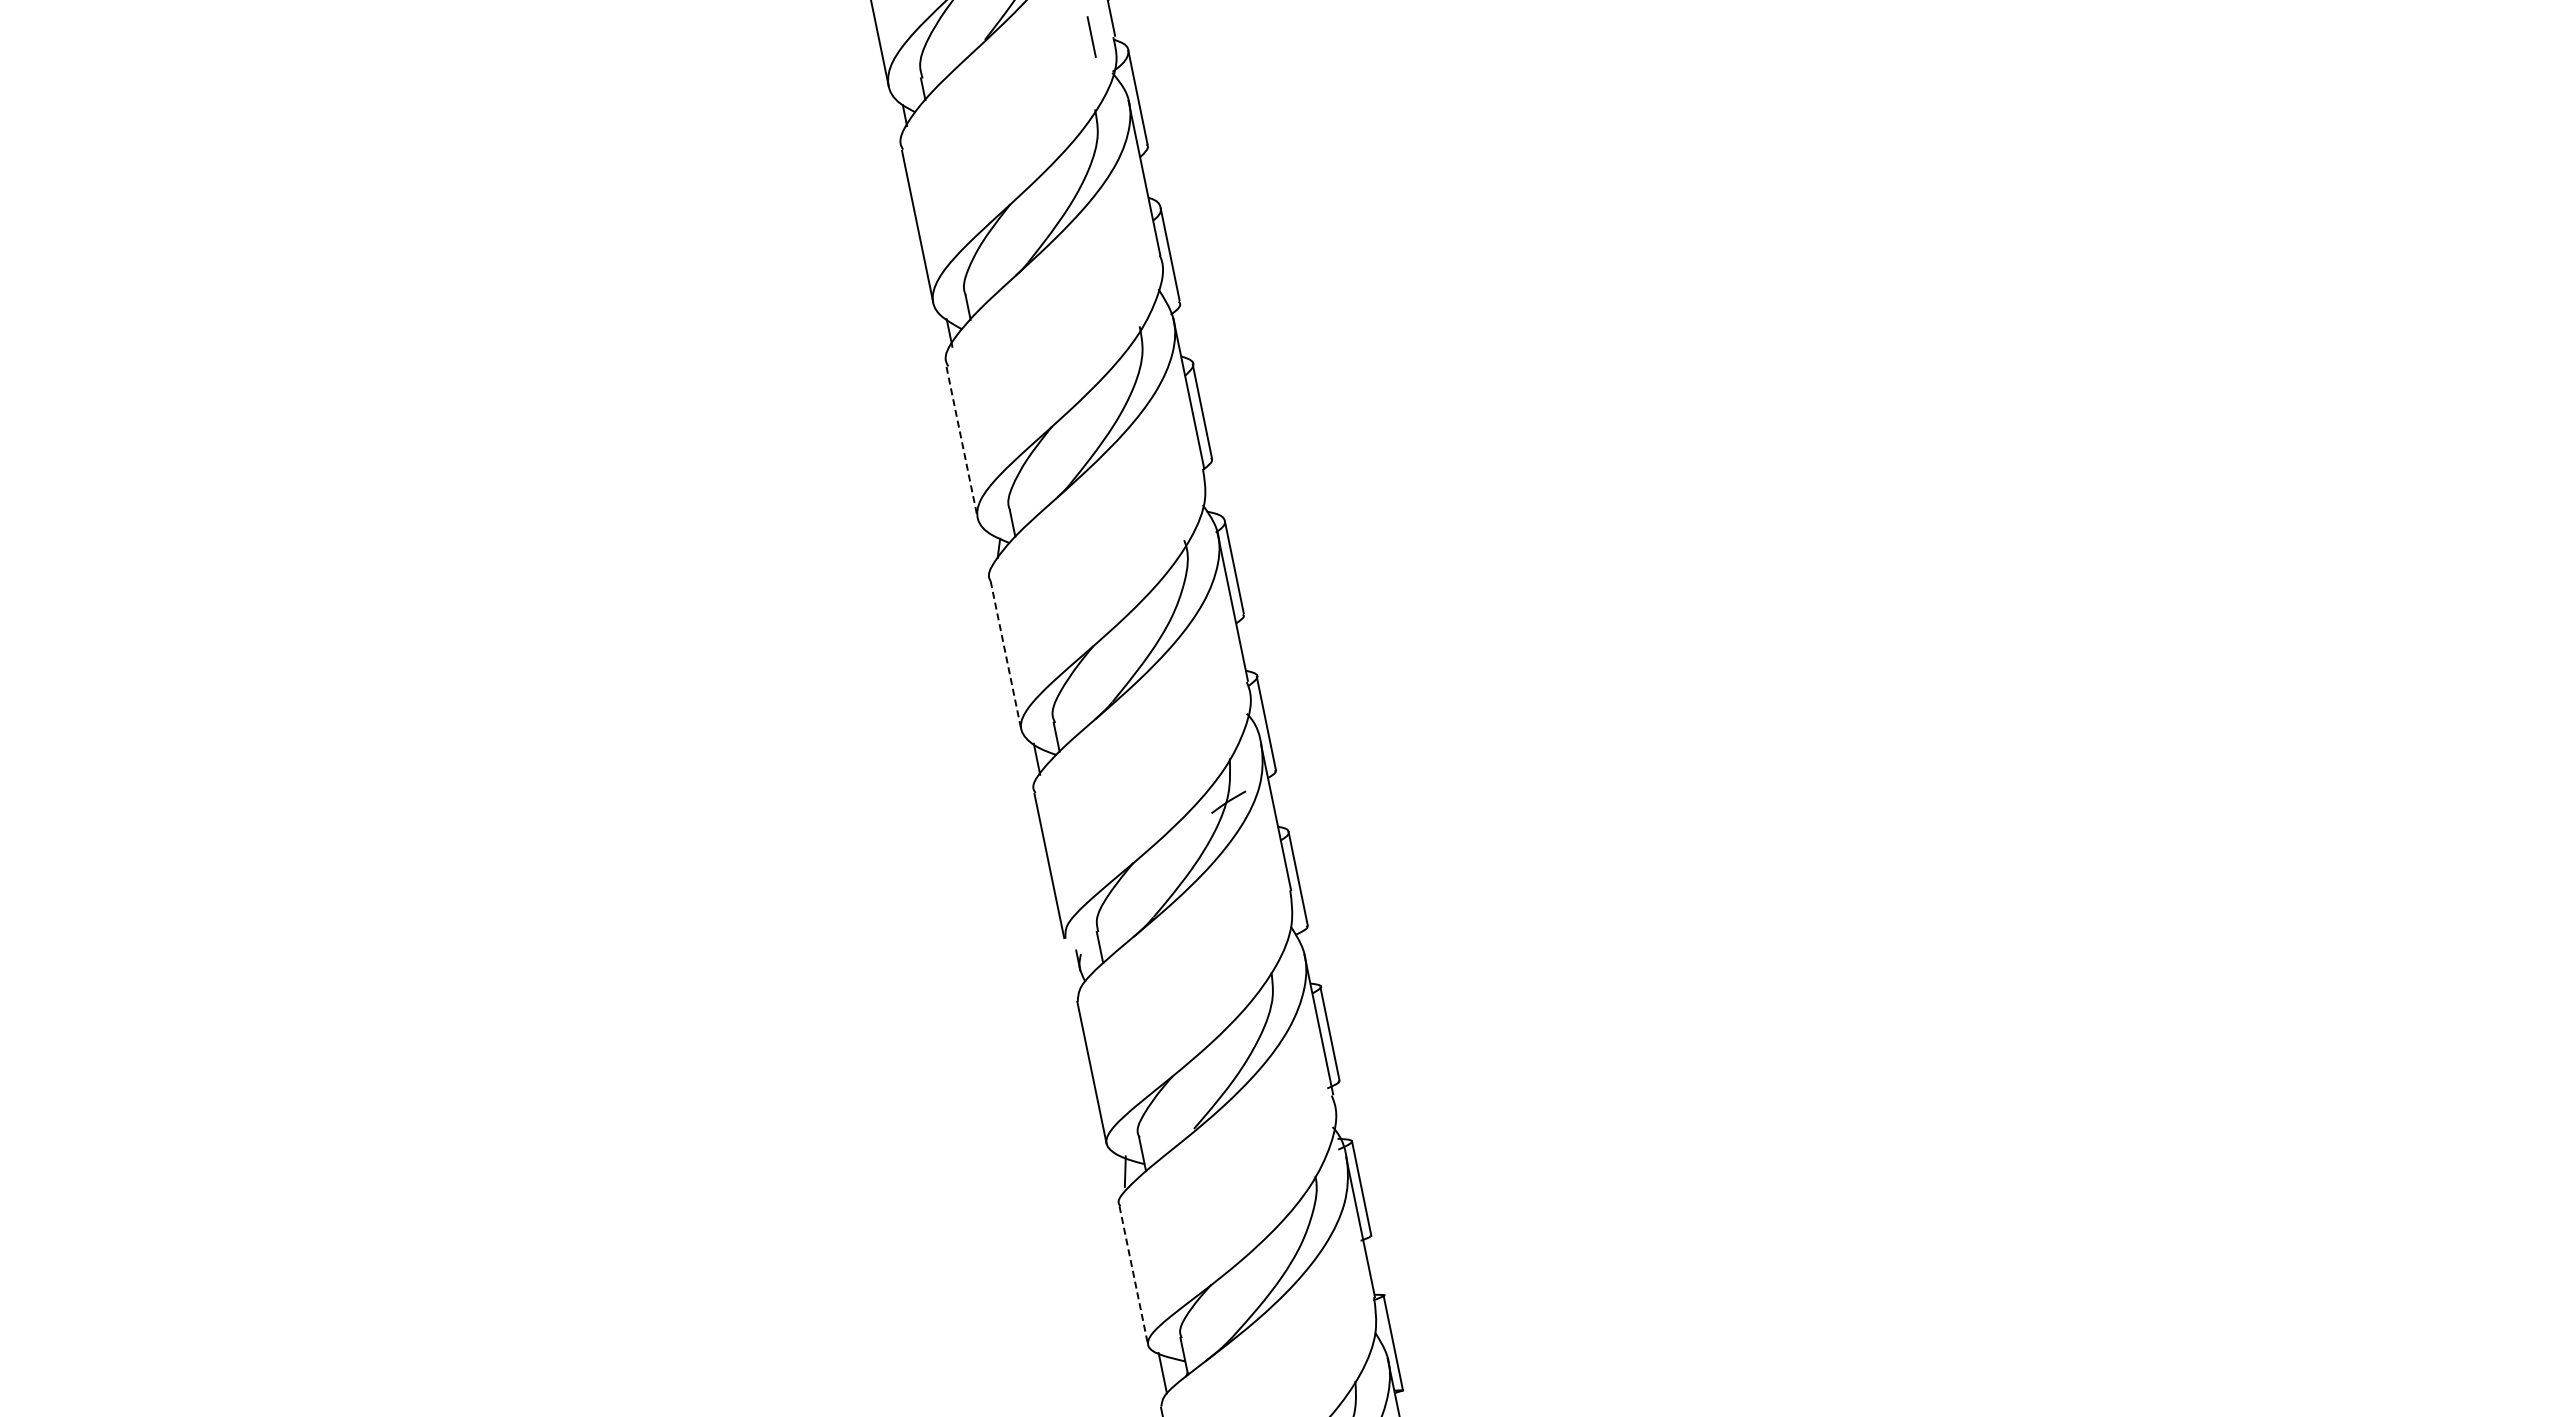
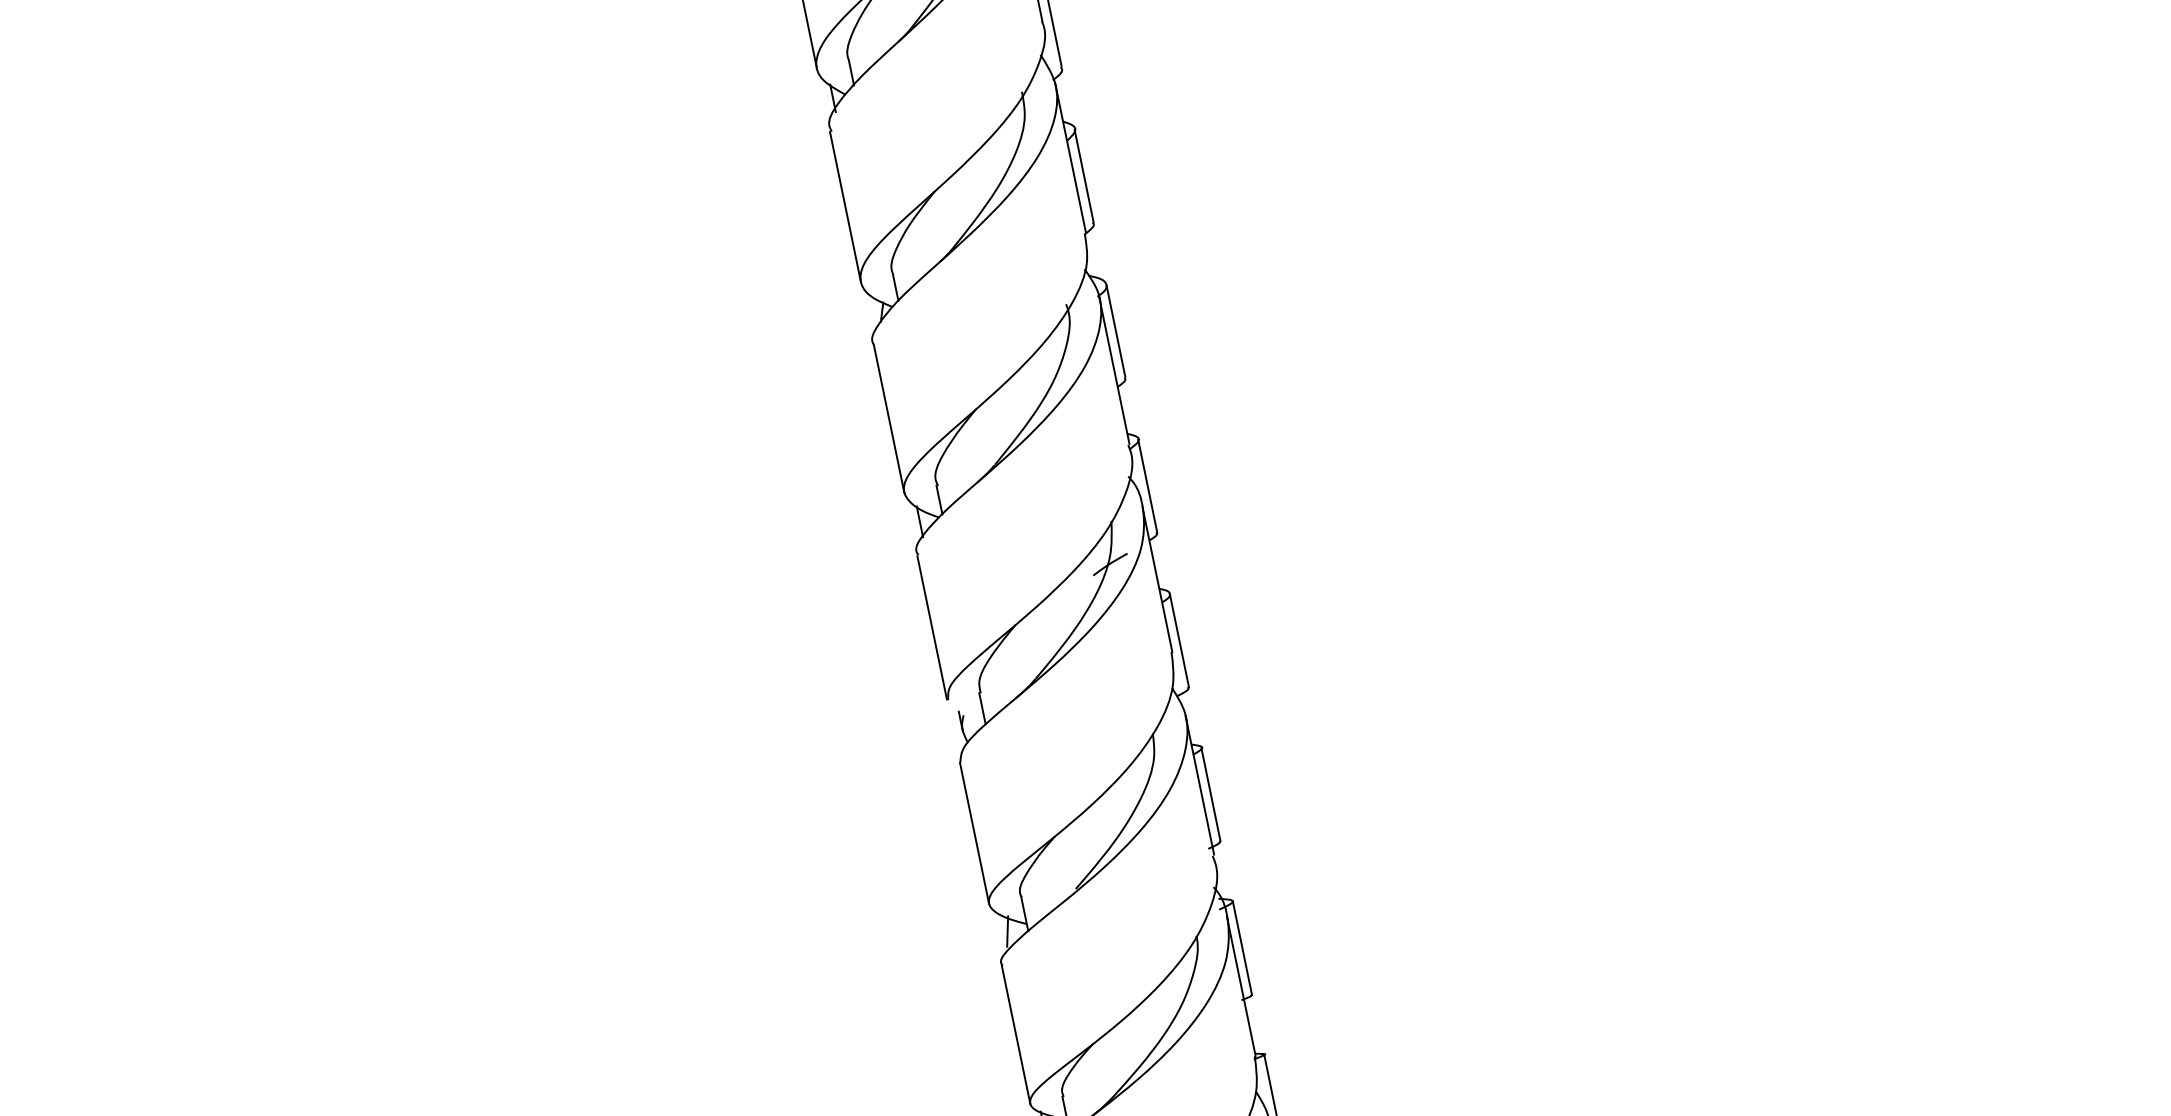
line: (962, 442) -> (845, 207), dashed -> solid
line: (1006, 656) -> (889, 419), dashed -> solid
line: (1133, 1275) -> (1015, 1034), dashed -> solid

